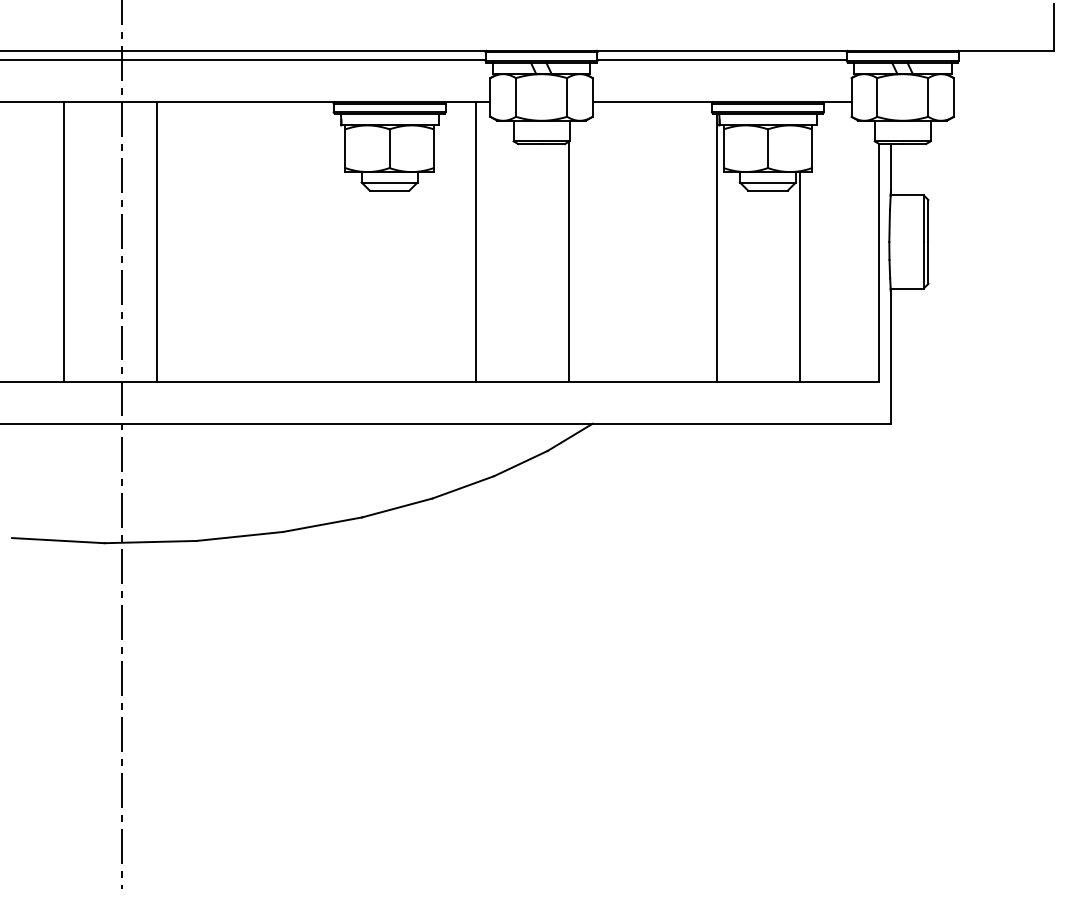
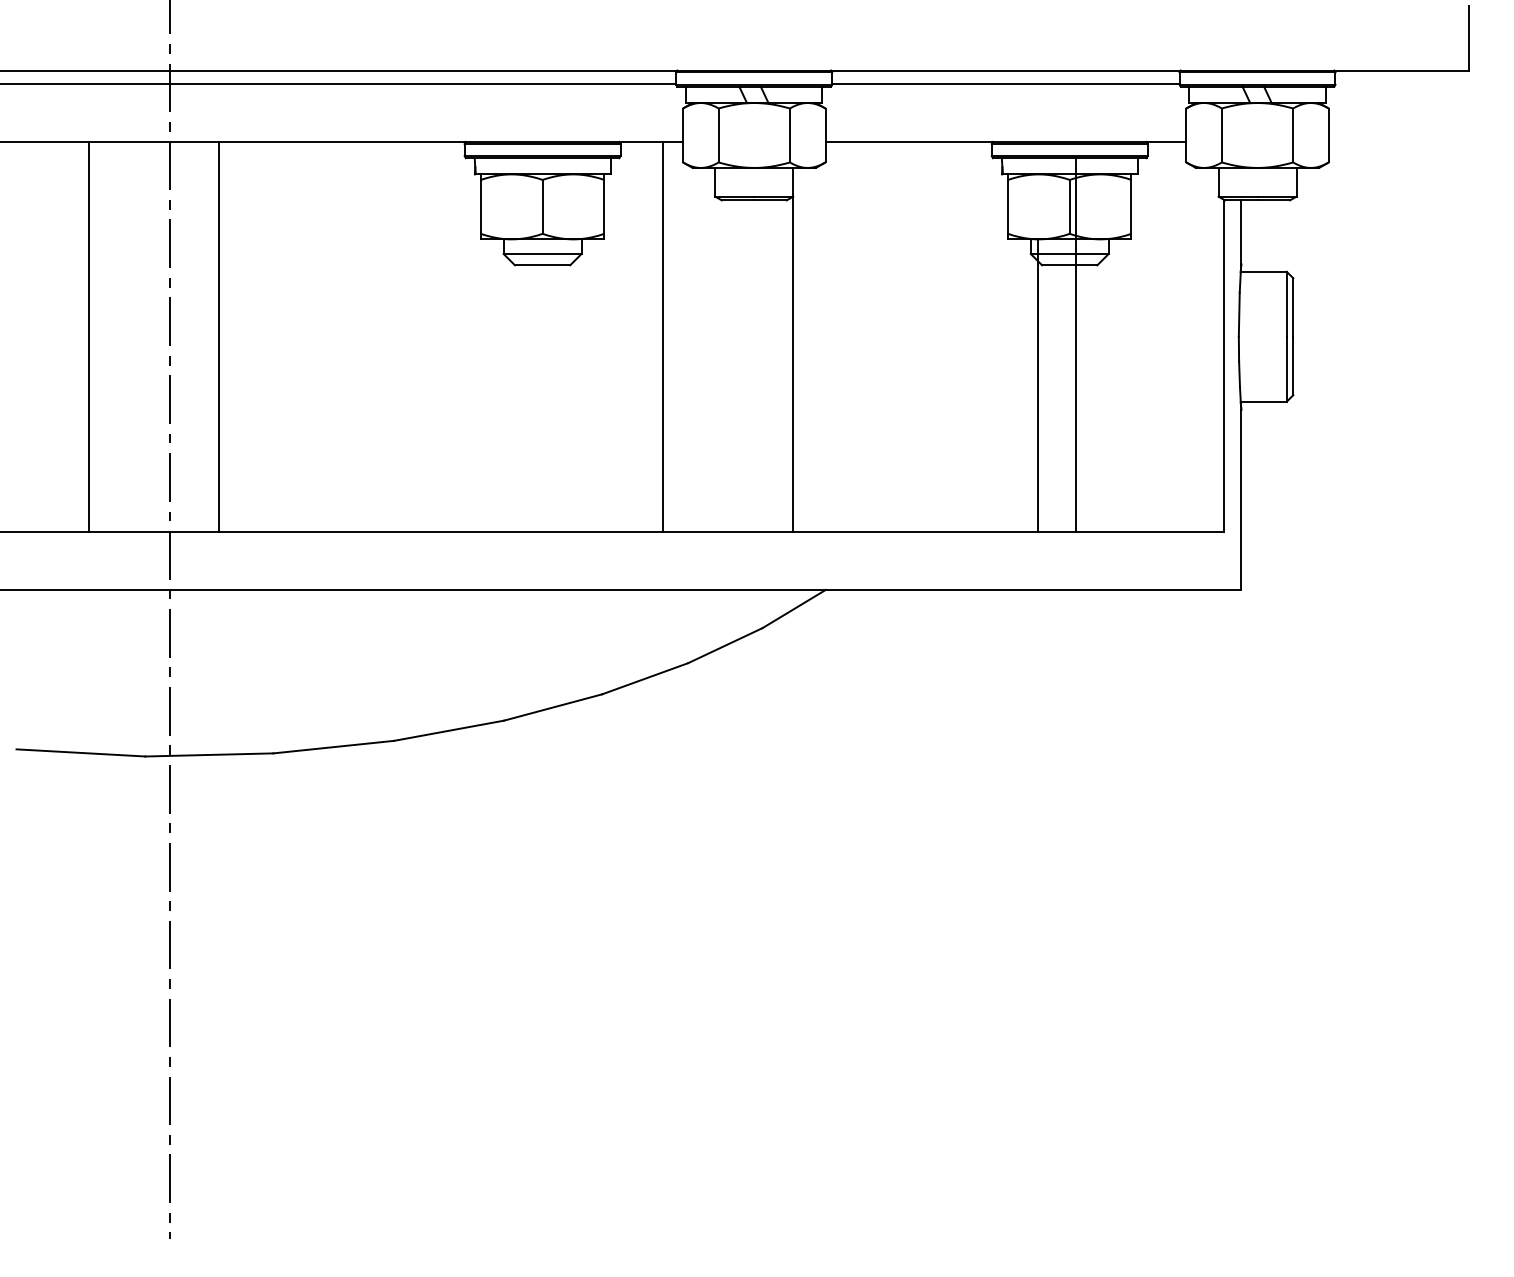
line: (716, 247) -> (1076, 344), moved
line: (799, 276) -> (1037, 385), moved

